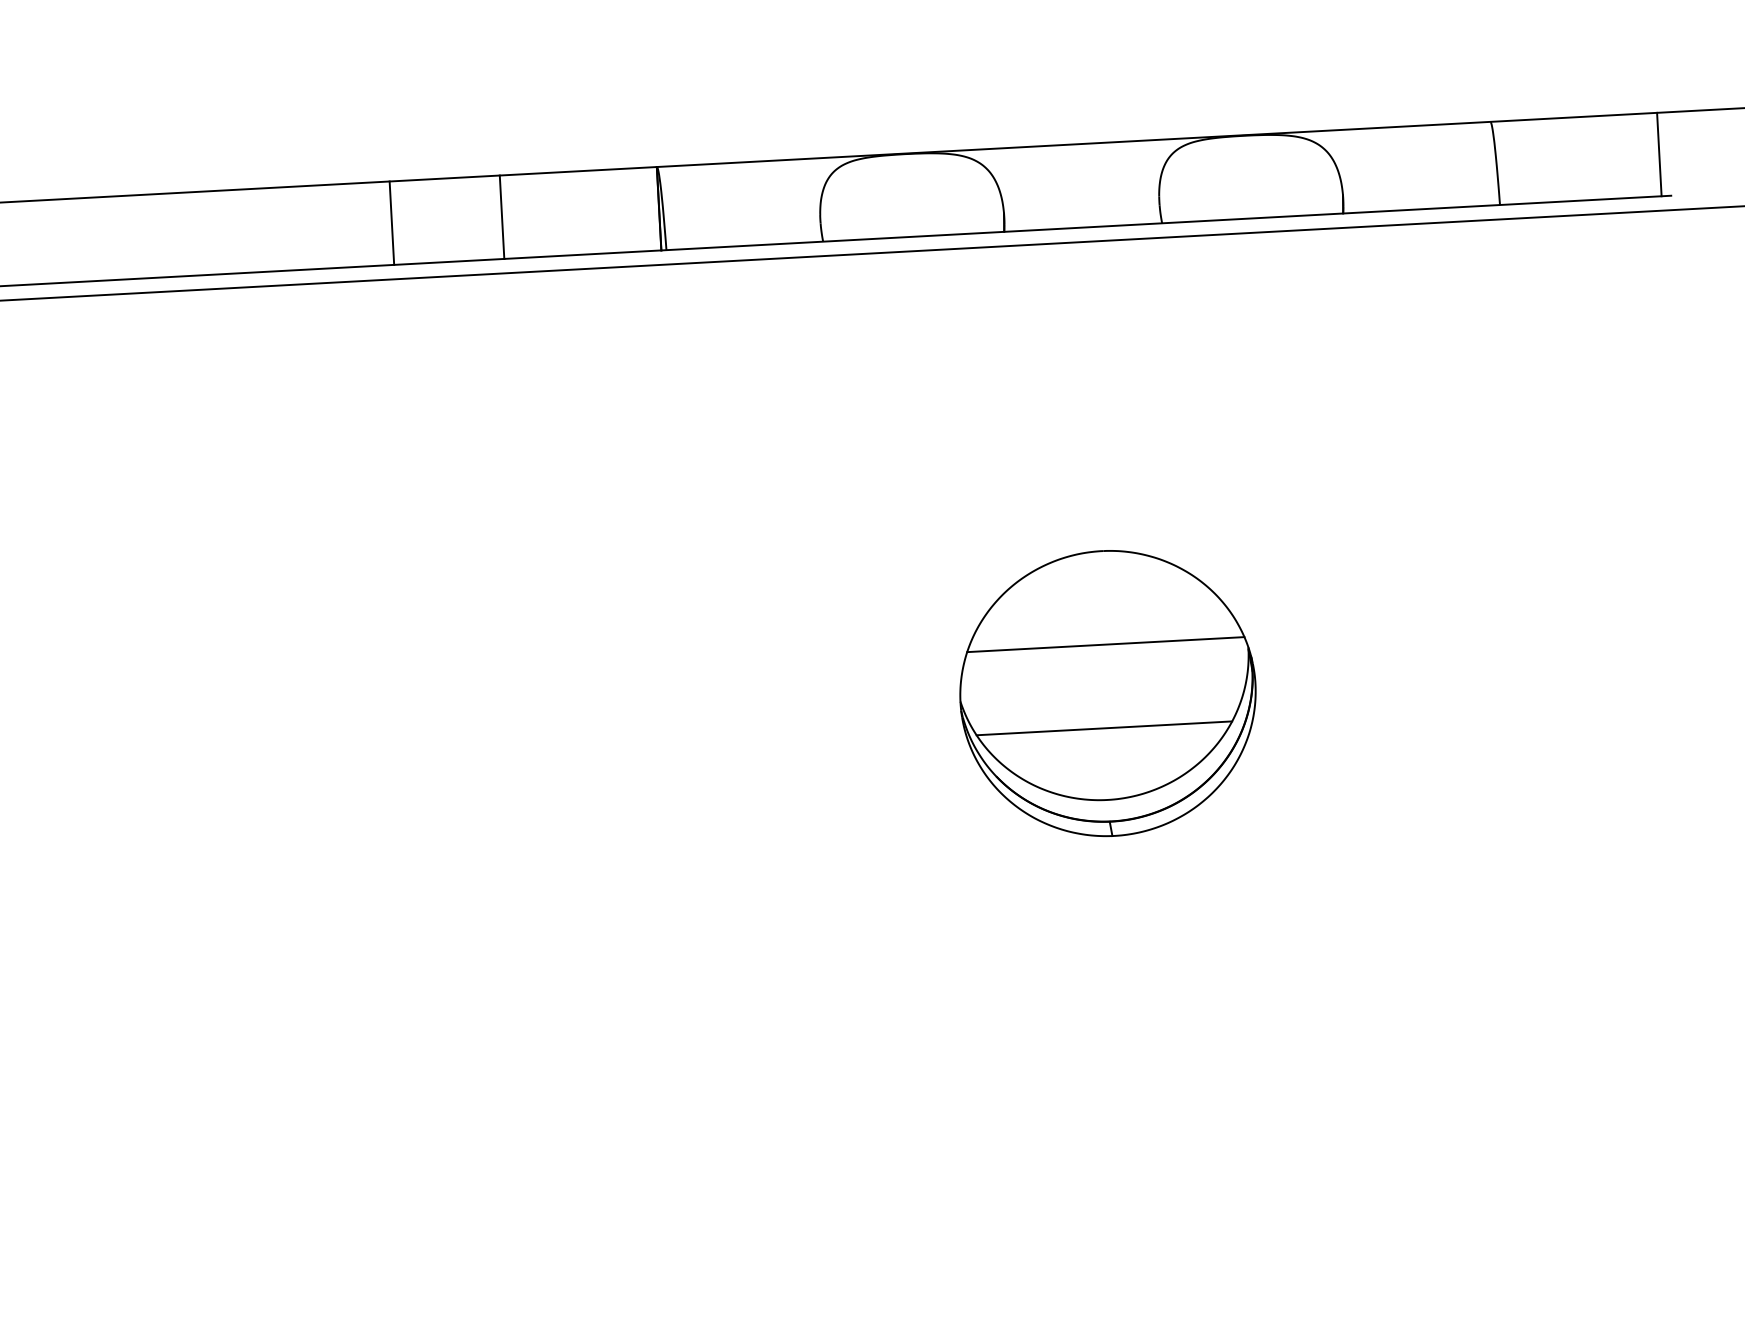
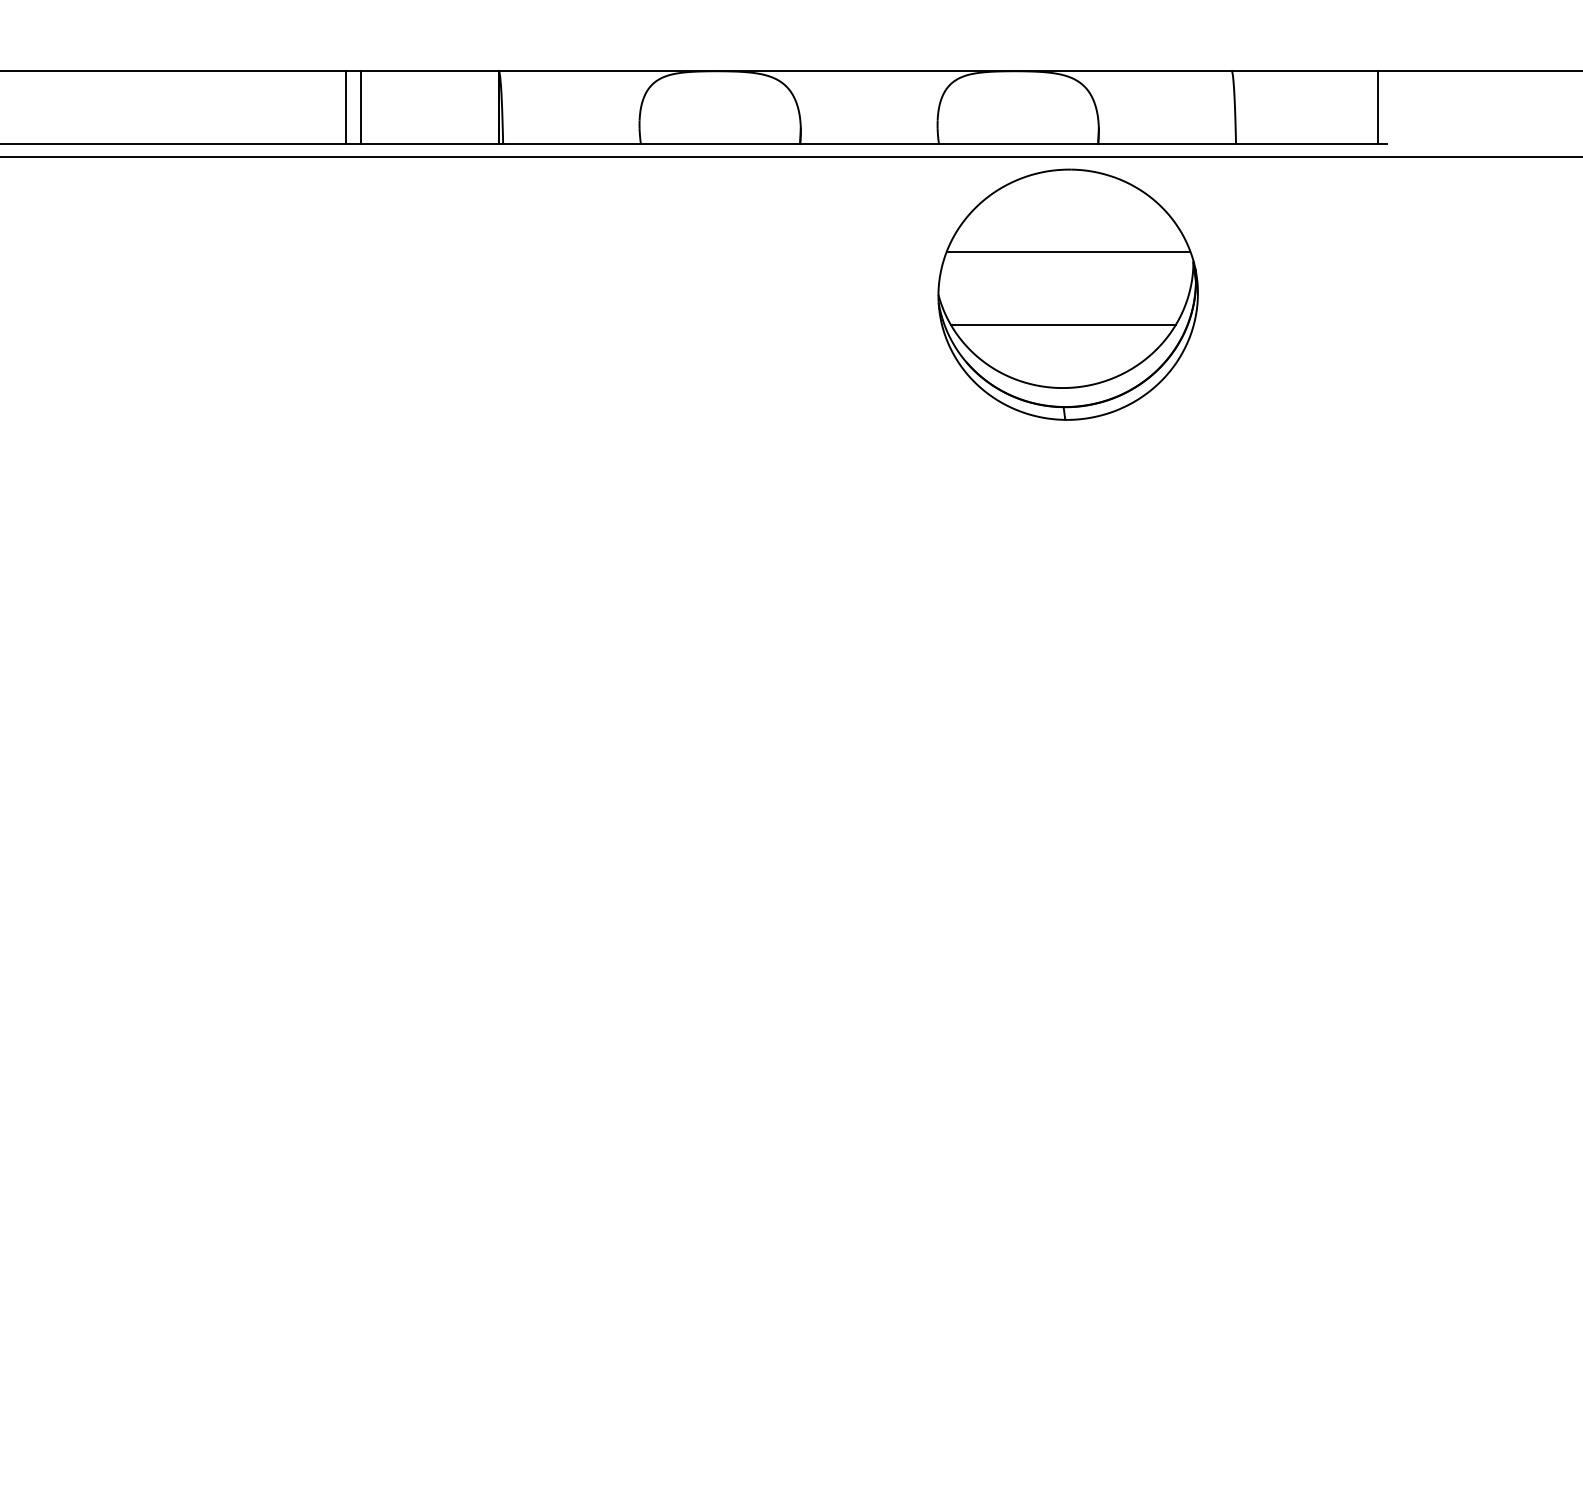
line: (391, 223) -> (345, 107), moved
part: (1107, 693) -> (1067, 294), moved

